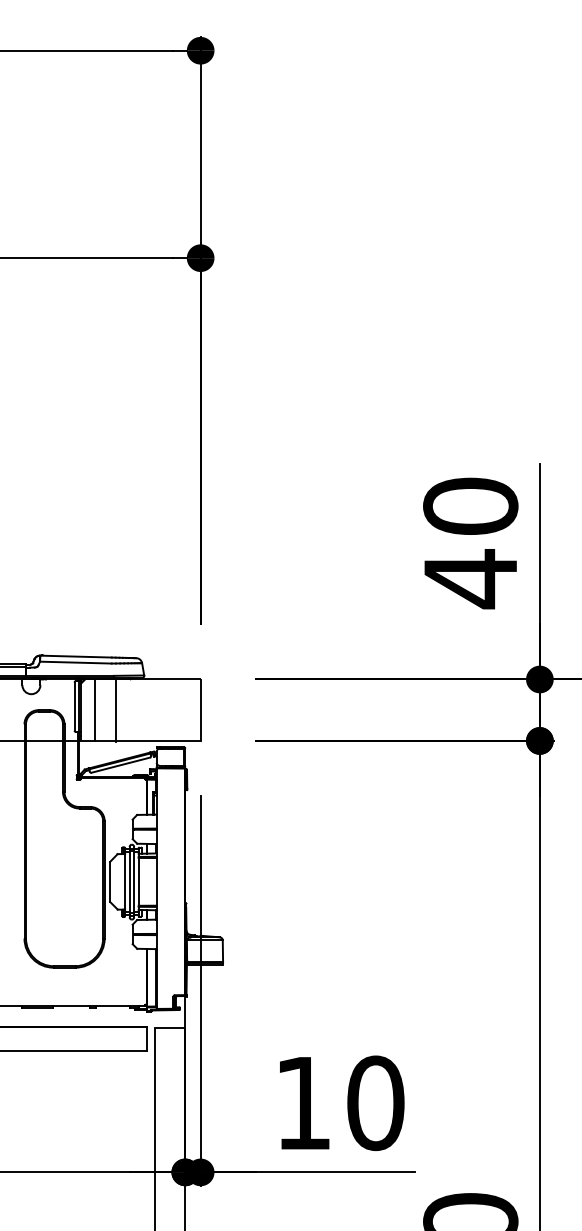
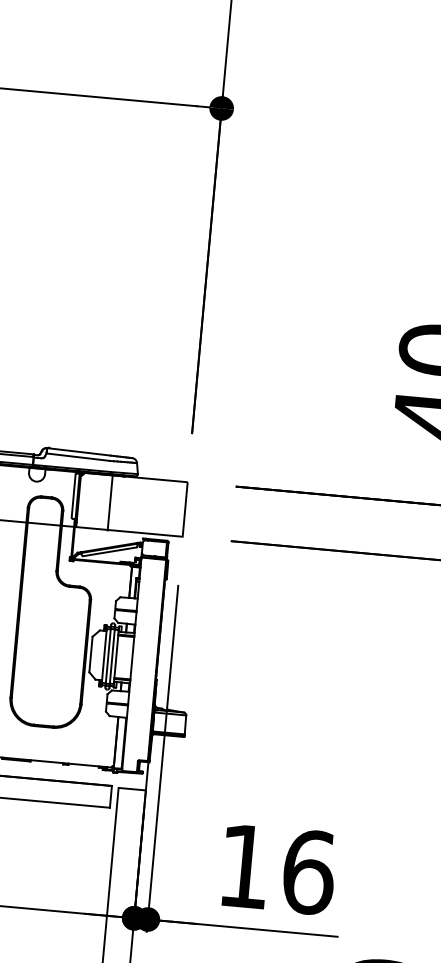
line: (94, 709) -> (91, 500), removed
text: (375, 1102) -> (308, 871), 10 -> 16

